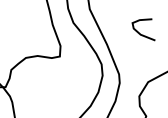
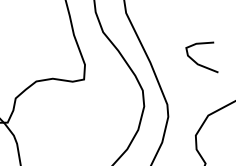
curve: (139, 32) -> (196, 61), moved

